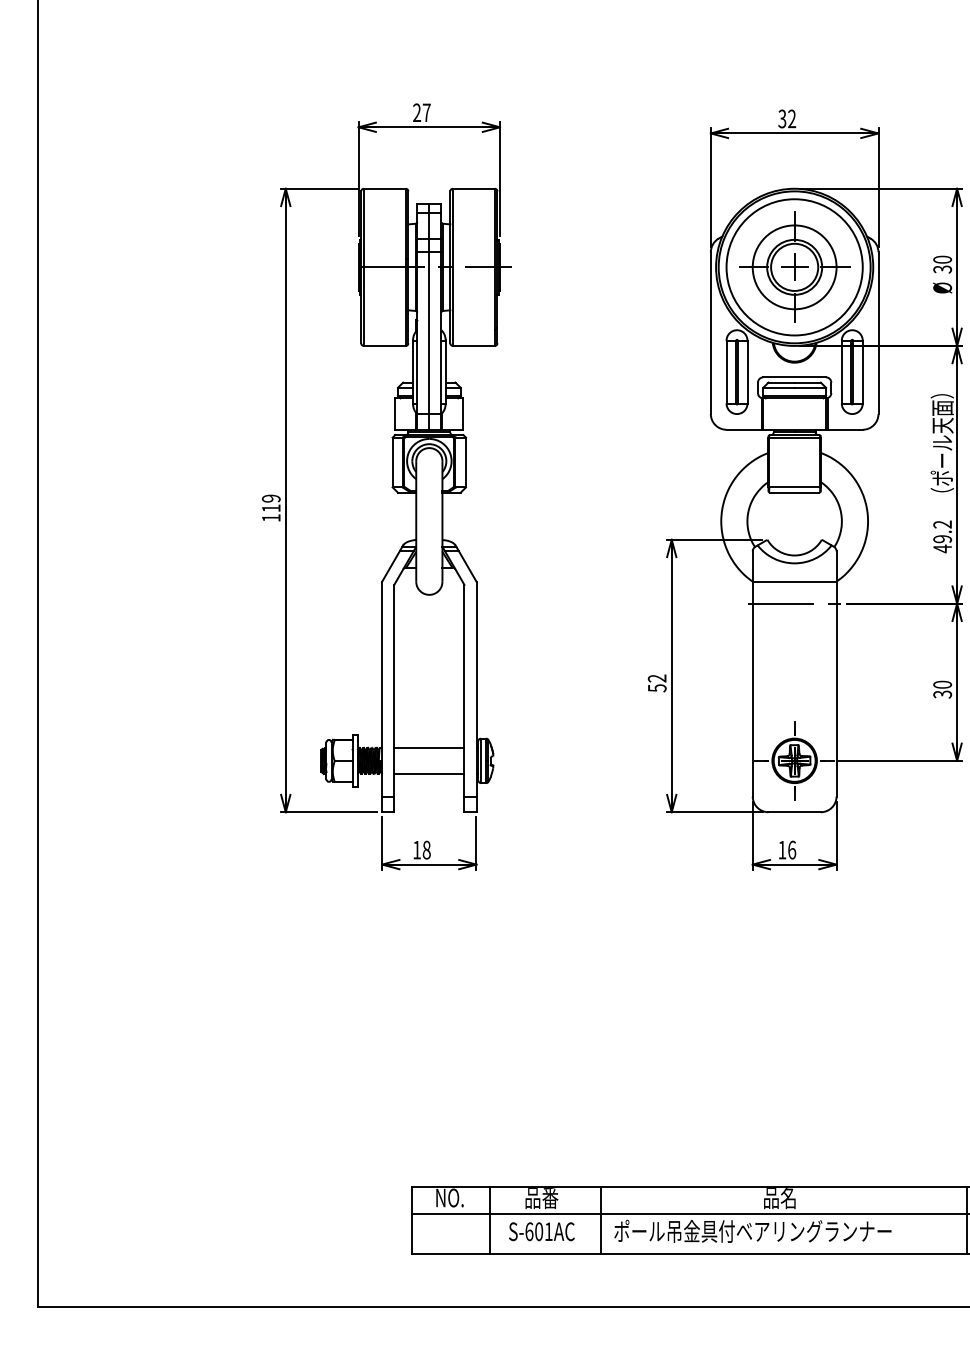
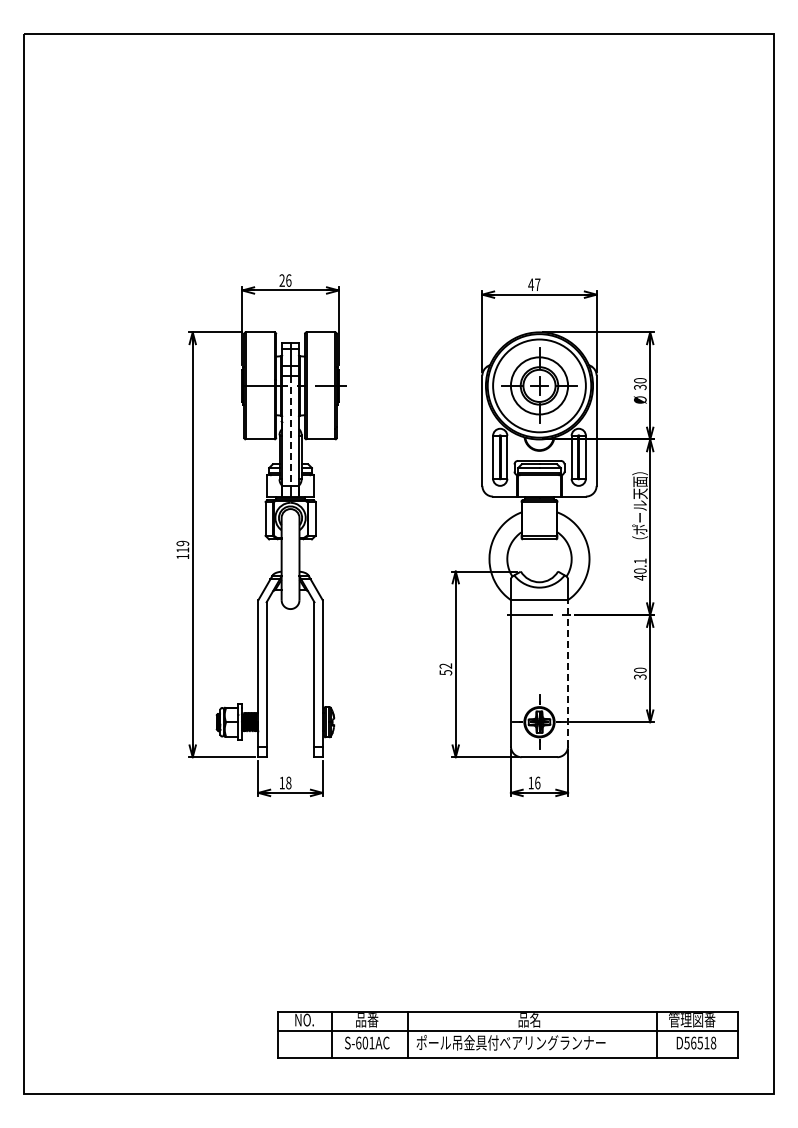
text: (426, 112) -> (288, 280), 27 -> 26
text: (787, 118) -> (534, 284), 32 -> 47
line: (429, 334) -> (290, 431), solid -> dashed
text: (942, 530) -> (640, 565), 49.2 -> 40.1
line: (837, 687) -> (568, 672), solid -> dashed
line: (429, 748) -> (290, 713), removed
line: (429, 774) -> (290, 731), removed

